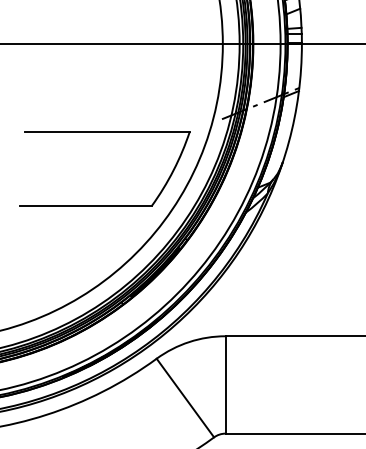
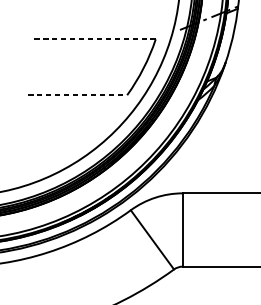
line: (107, 131) -> (93, 39), solid -> dashed
line: (86, 205) -> (77, 94), solid -> dashed

